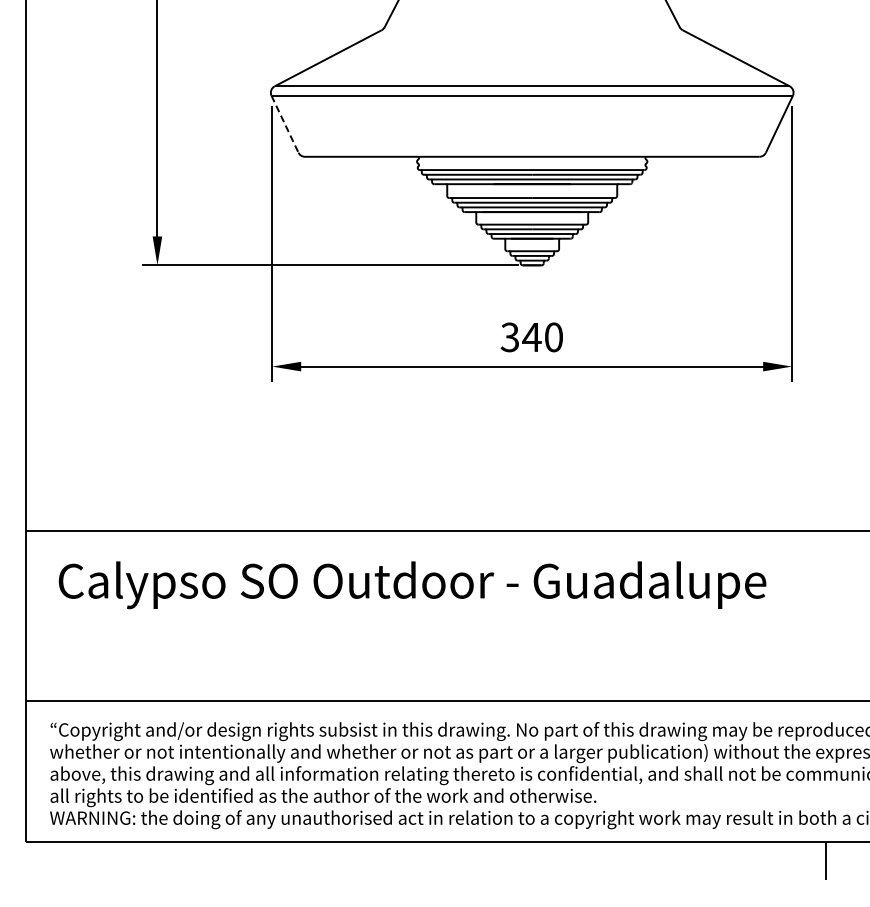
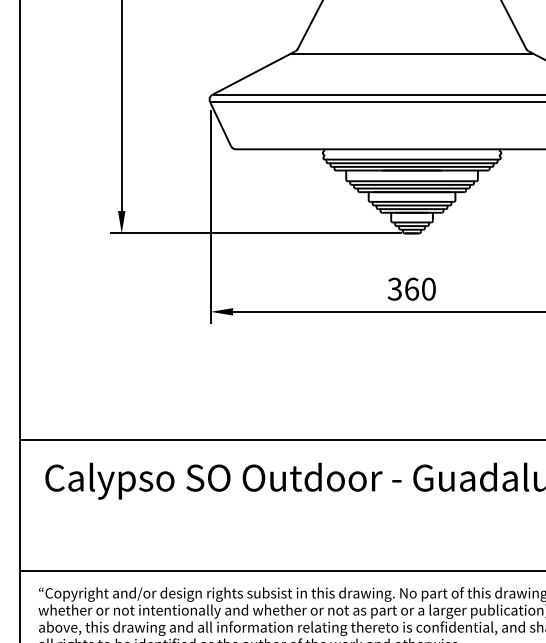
line: (532, 33) -> (412, 53), added
line: (285, 124) -> (220, 124), dashed -> solid
text: (531, 337) -> (411, 289), 340 -> 360

